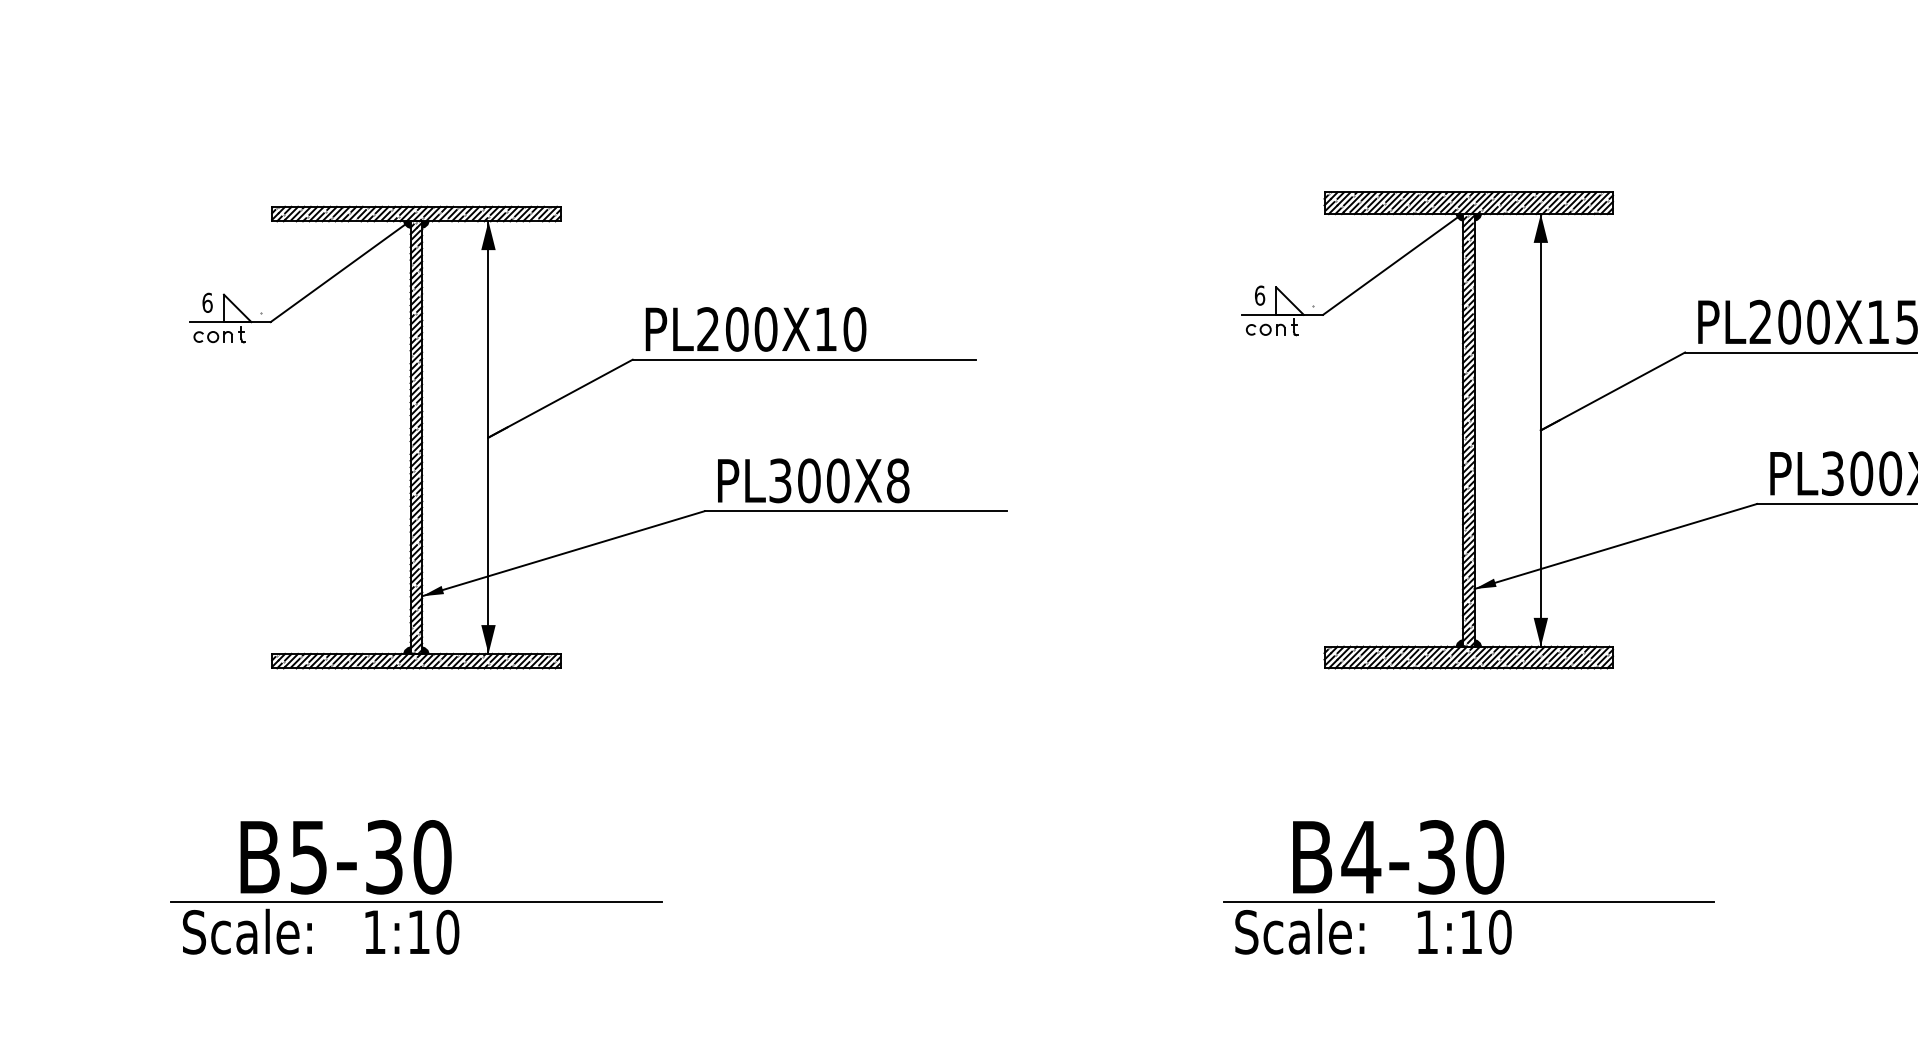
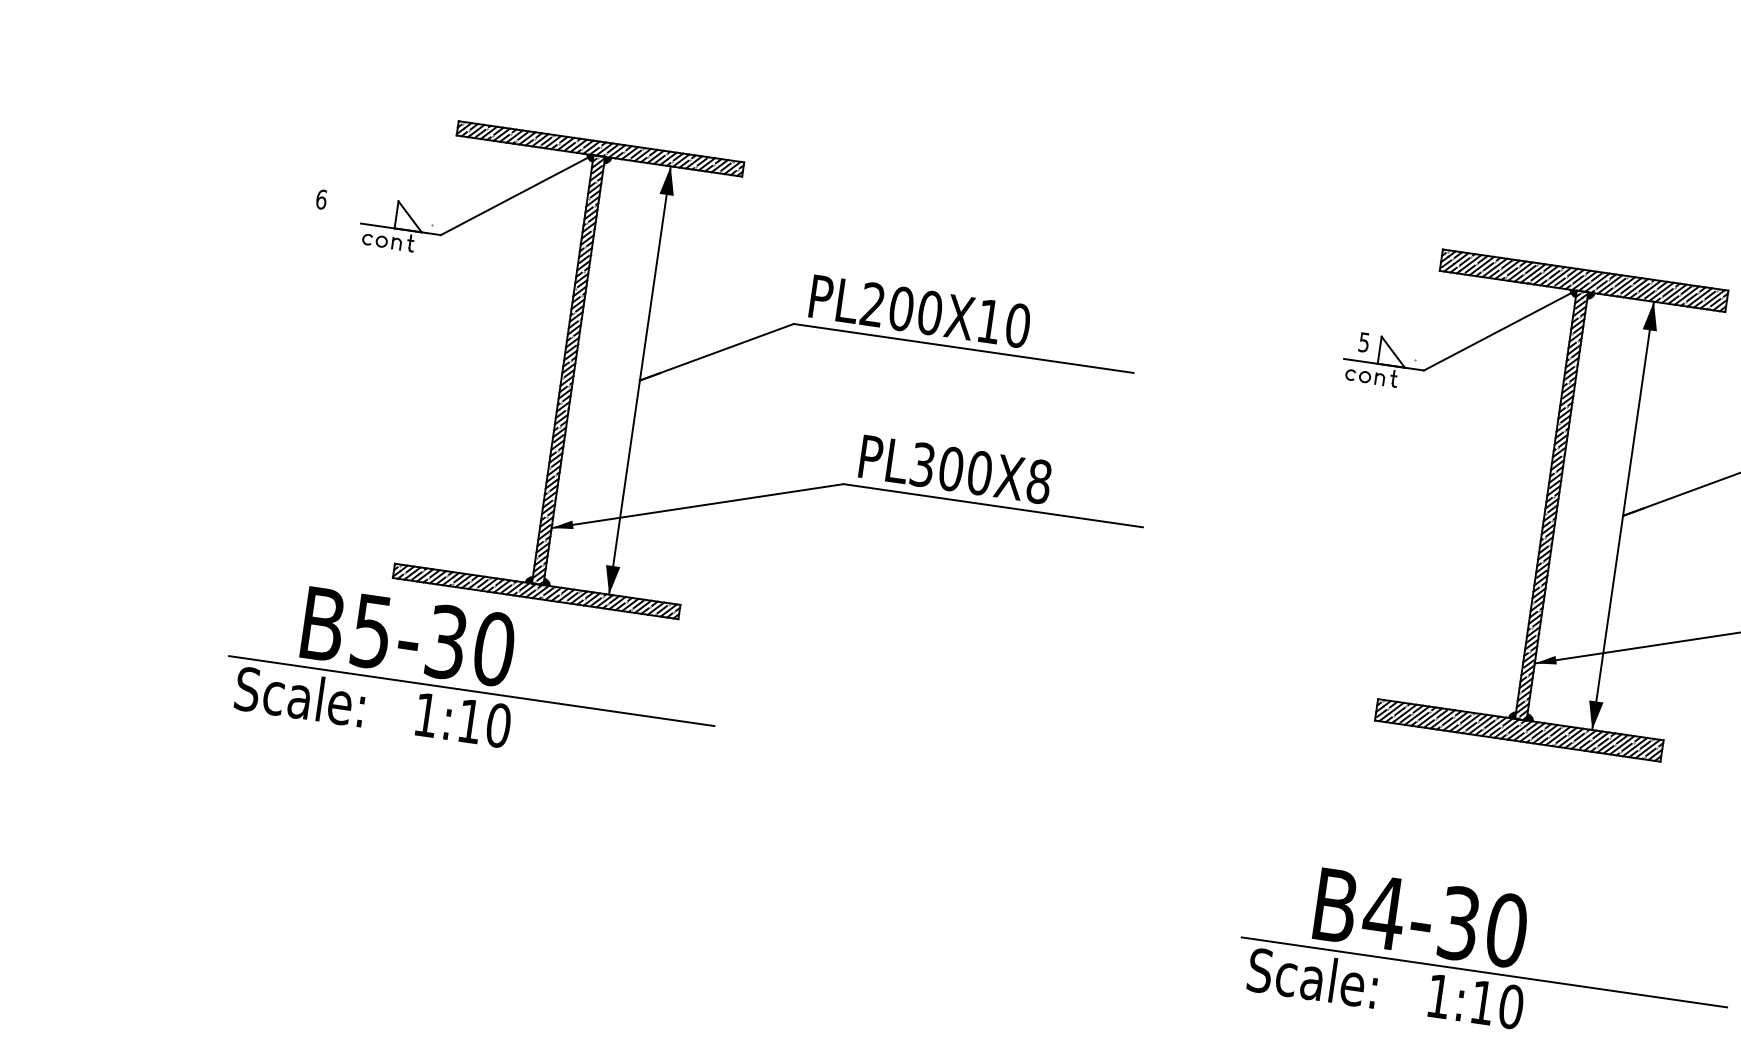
text: (1260, 295) -> (1364, 342), 6 -> 5
part: (576, 391) -> (733, 347), moved
part: (416, 887) -> (473, 676), moved

